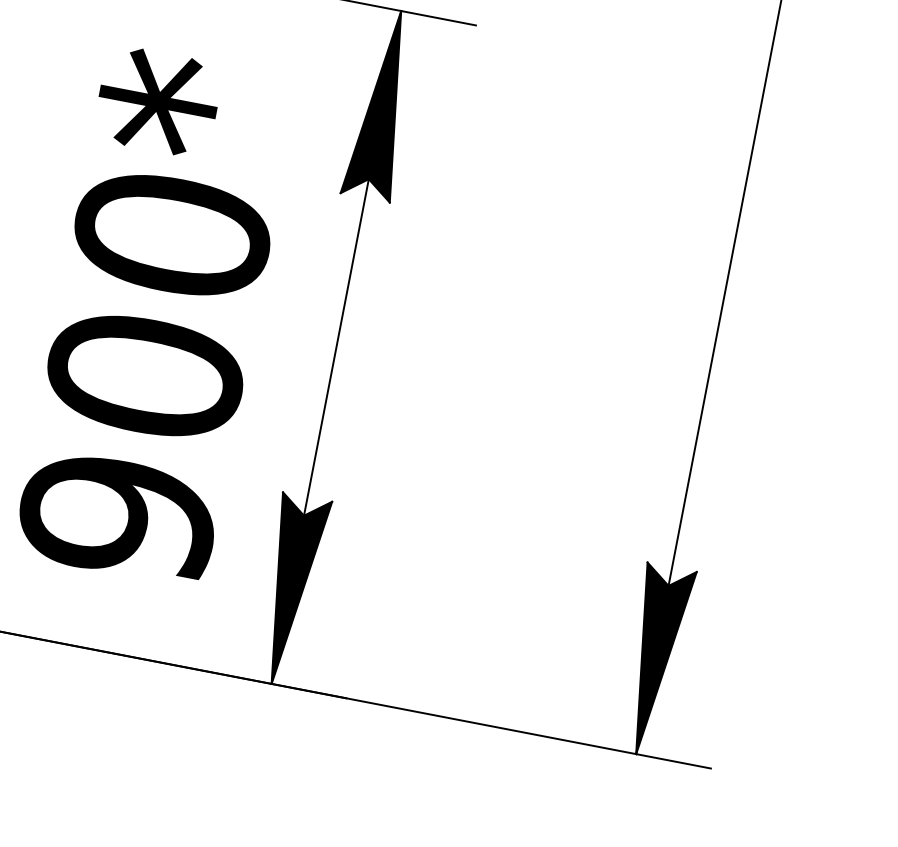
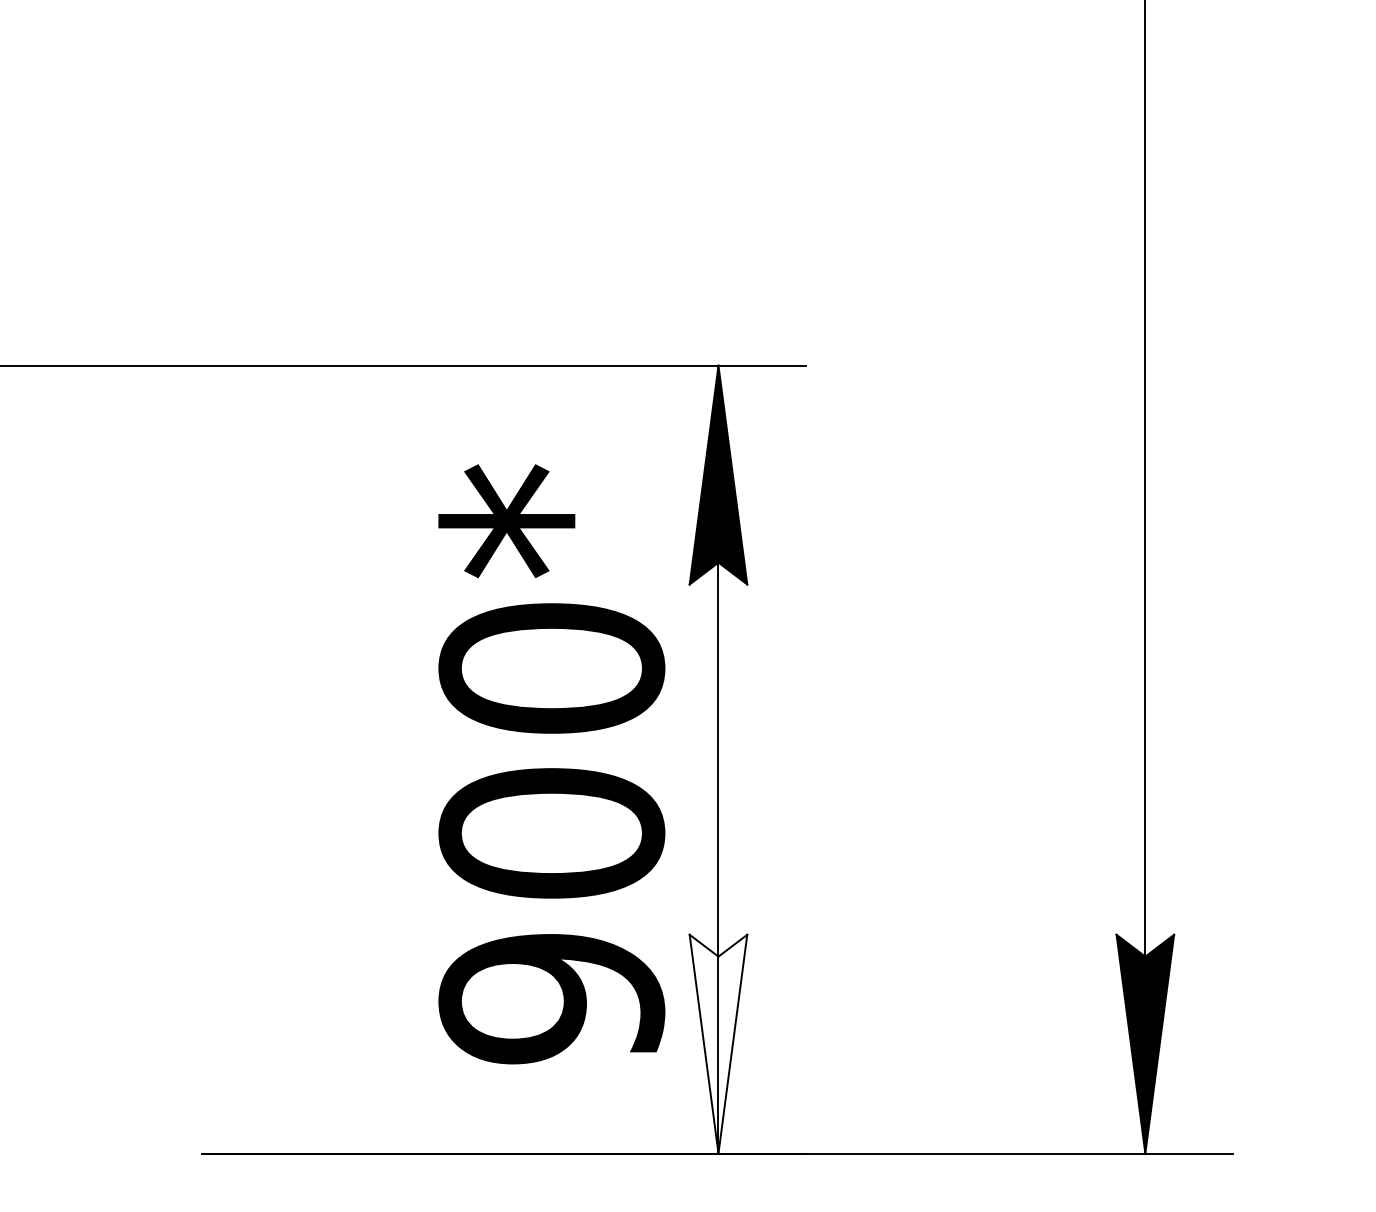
text: (156, 317) -> (551, 764), moved
fill: (289, 589) -> (718, 1043), removed

